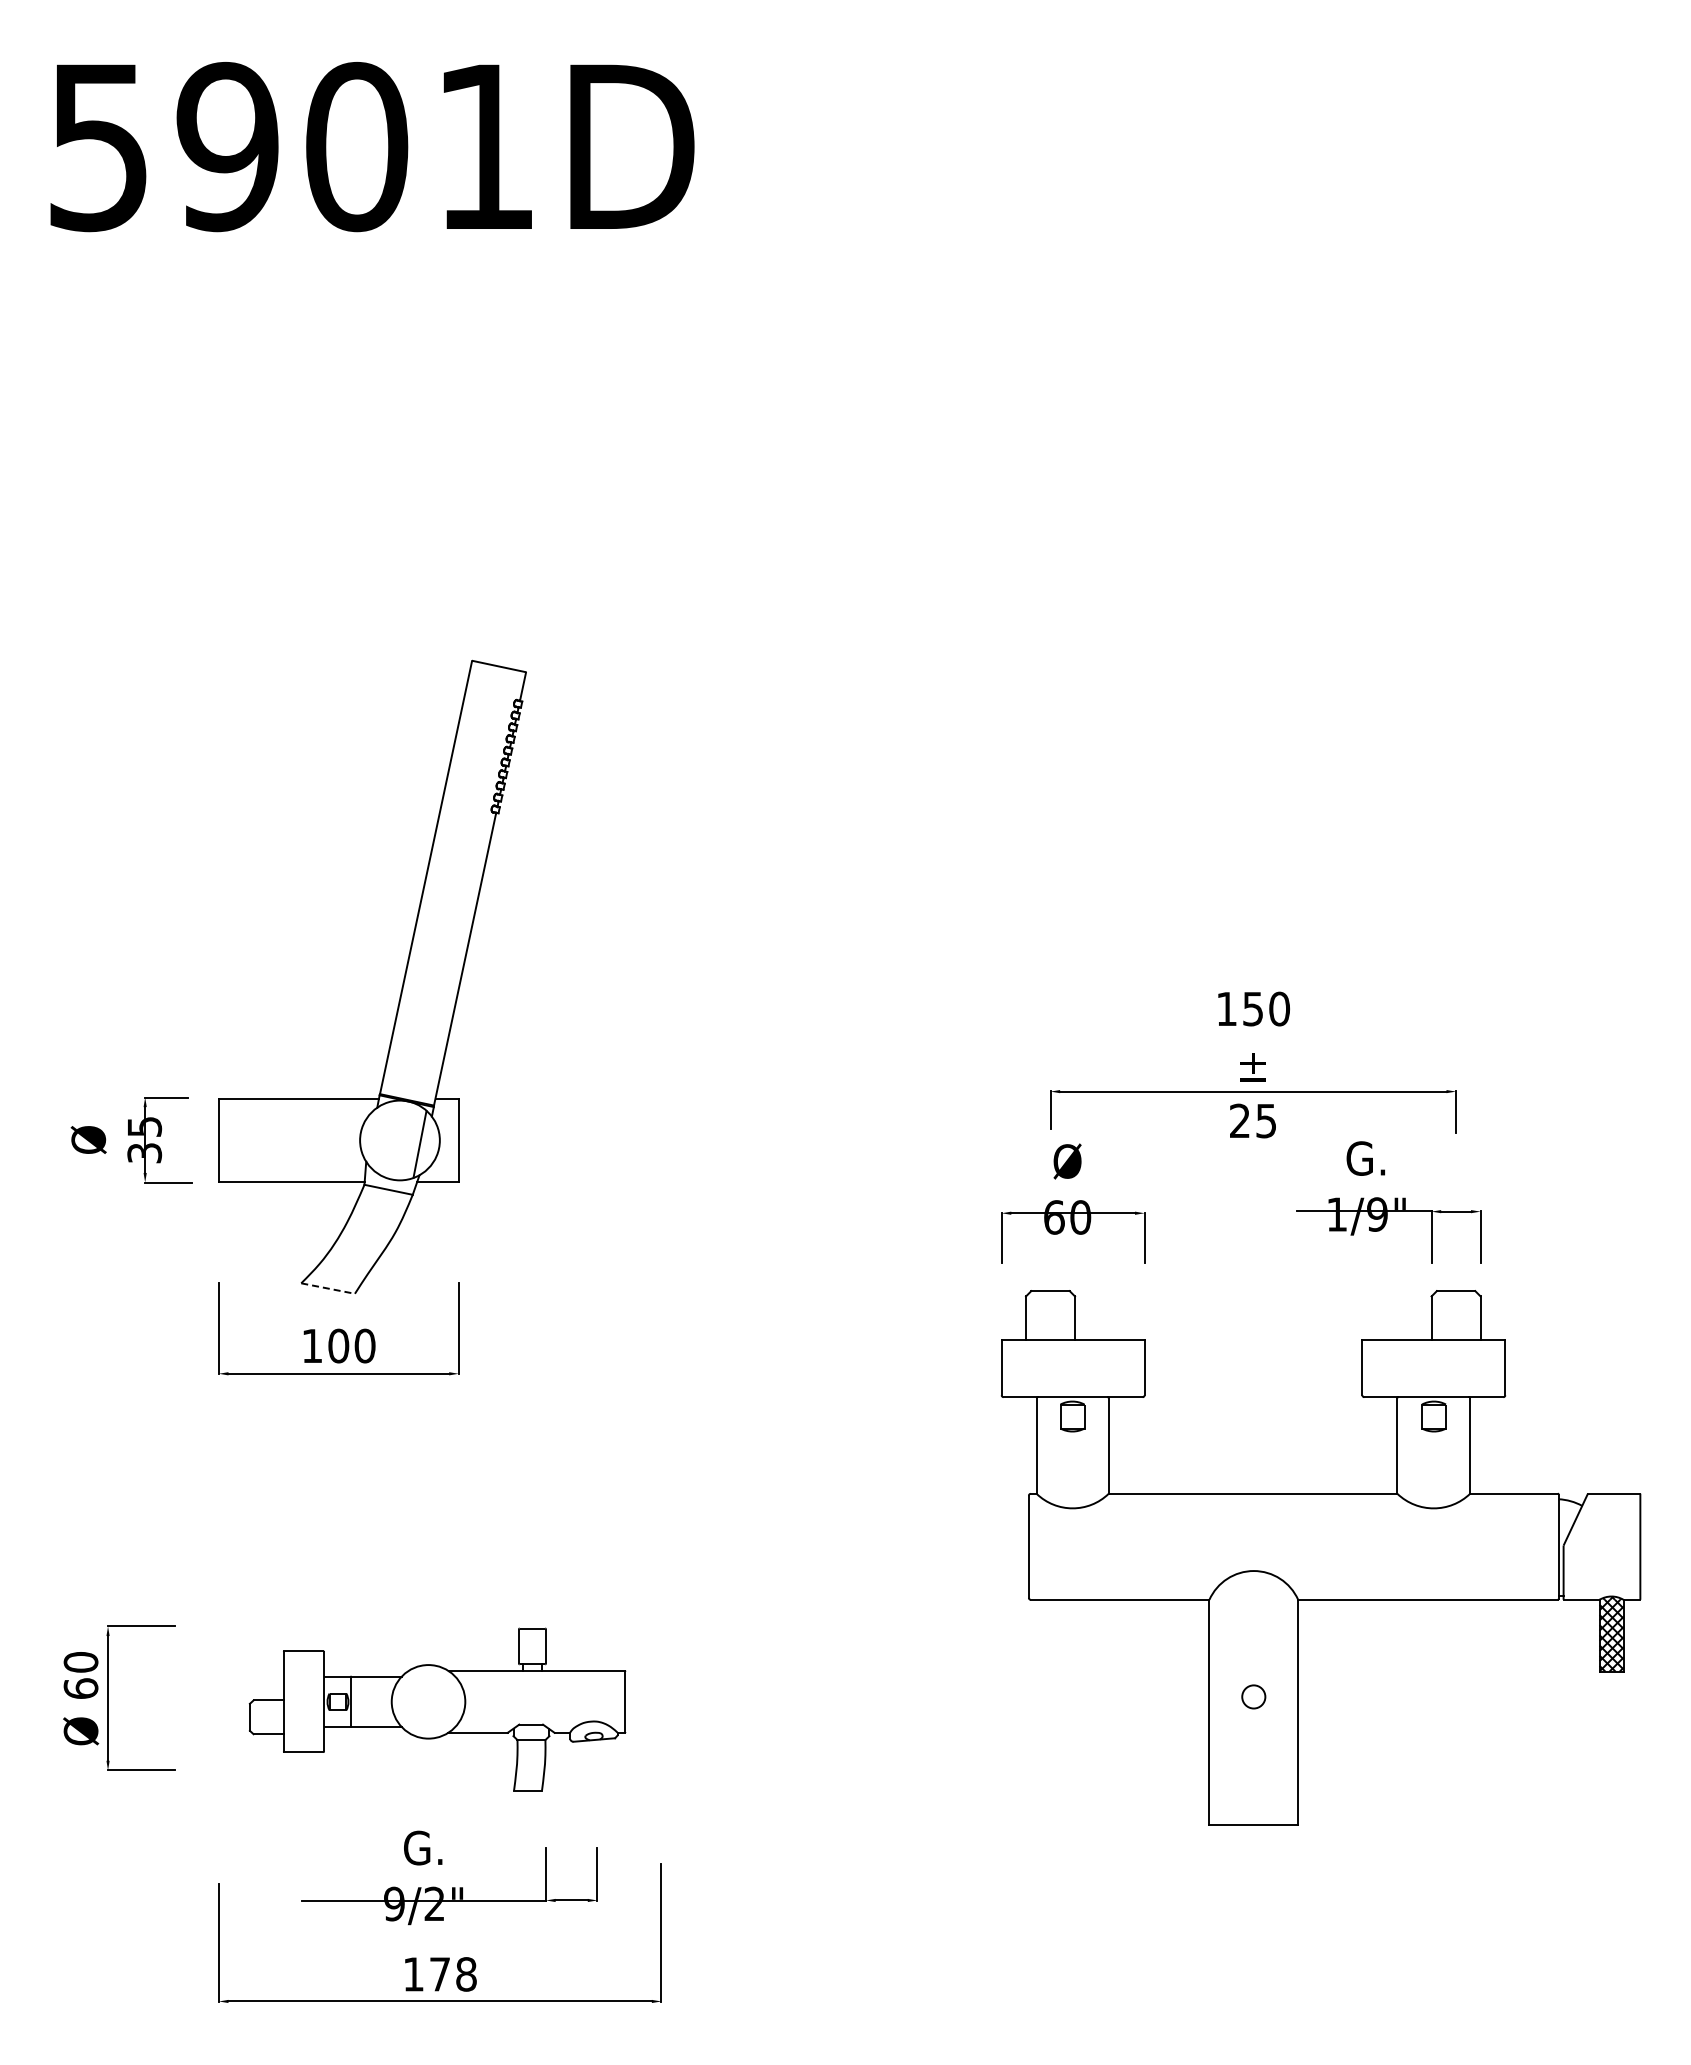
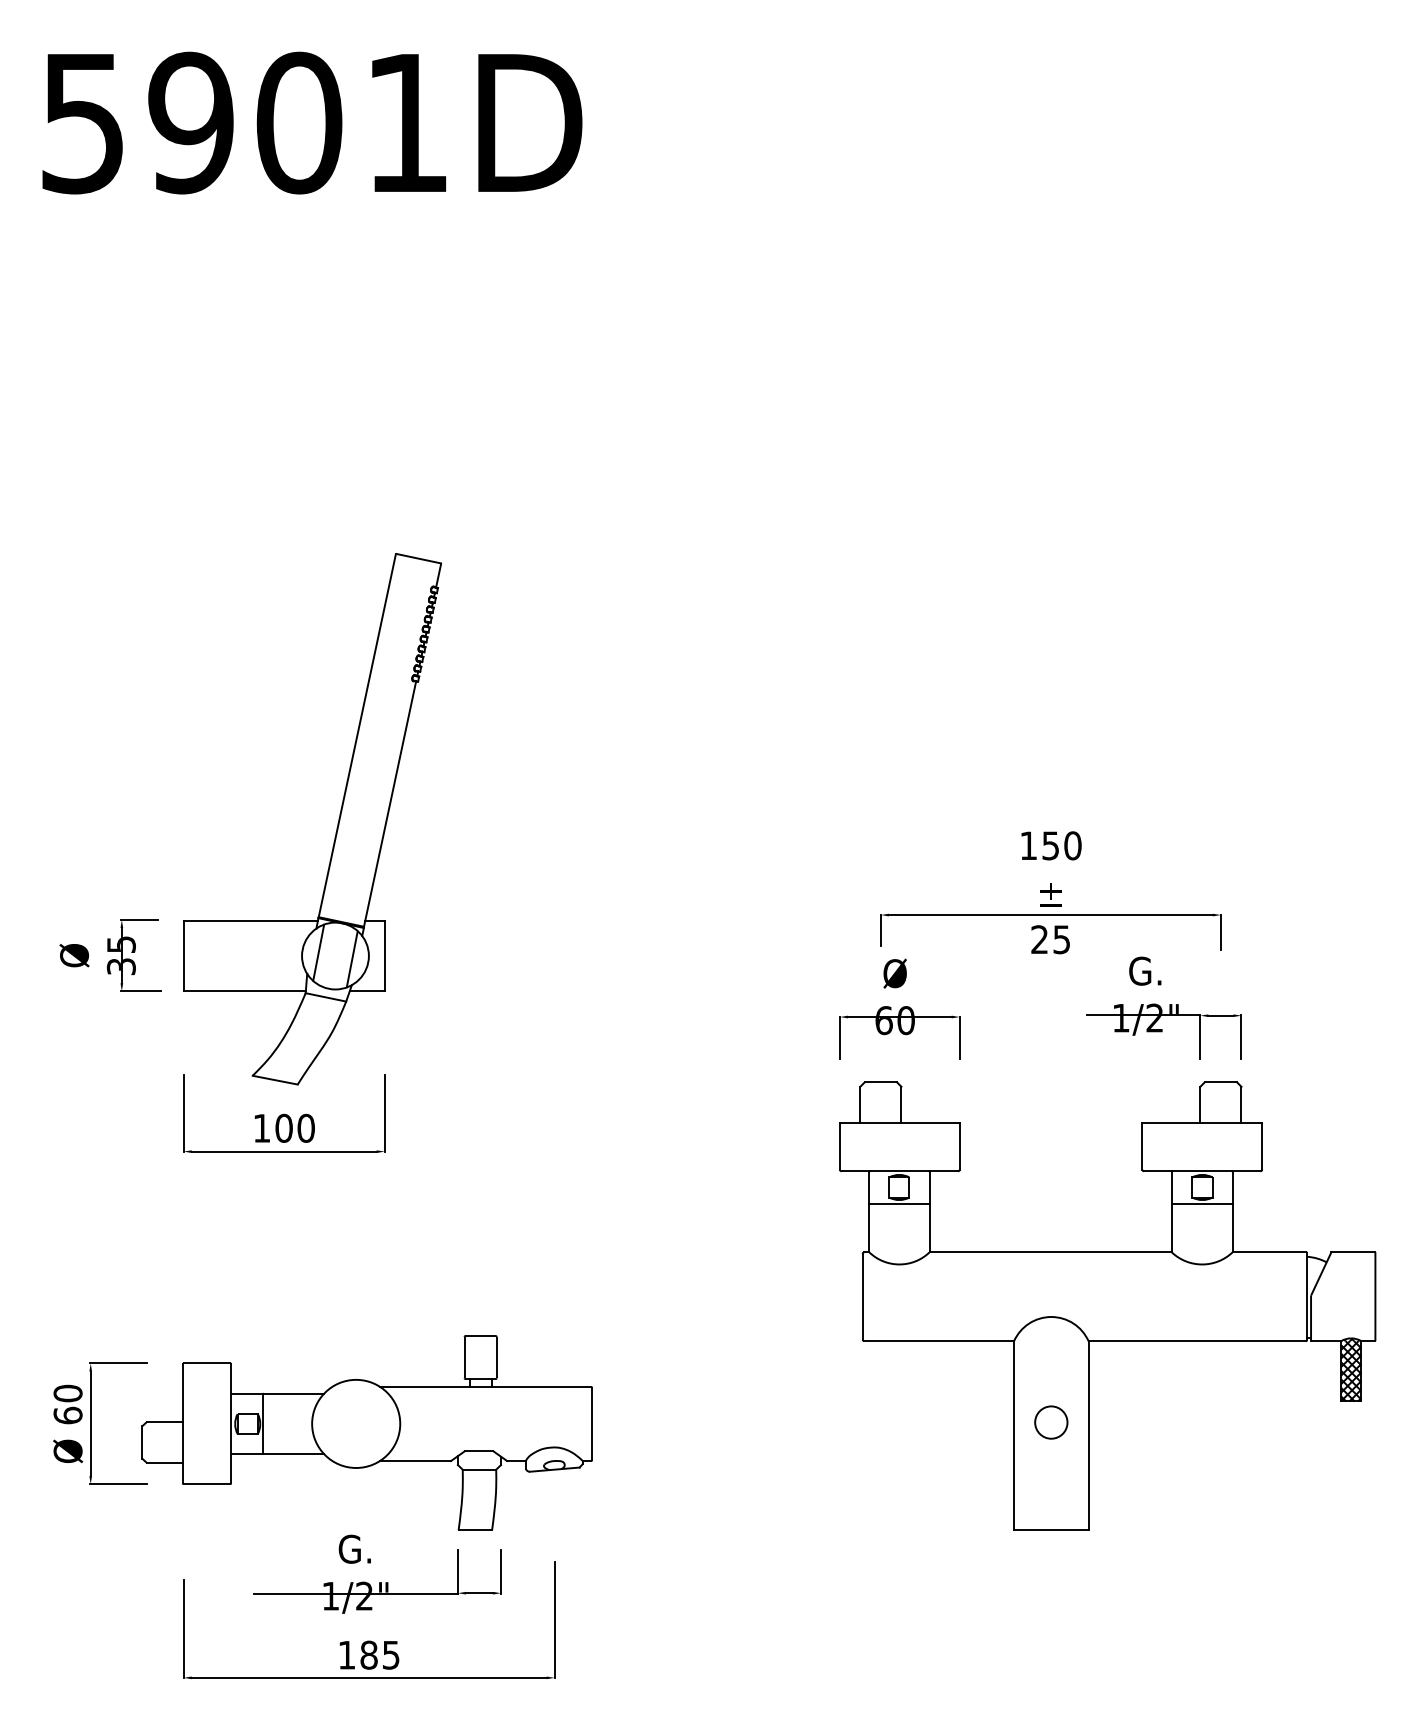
line: (379, 1136) -> (318, 952), added
text: (1377, 1214) -> (1155, 1018), 1/9" -> 1/2"
line: (328, 1288) -> (275, 1080), dashed -> solid
line: (1072, 1435) -> (899, 1203), added
line: (1433, 1435) -> (1201, 1203), added
circle: (1253, 1696) -> (1051, 1422), size x1.67
part: (437, 1709) -> (366, 1433), size x1.43
text: (394, 1903) -> (330, 1595), 9/2" -> 1/2"
text: (452, 1974) -> (379, 1655), 178 -> 185

